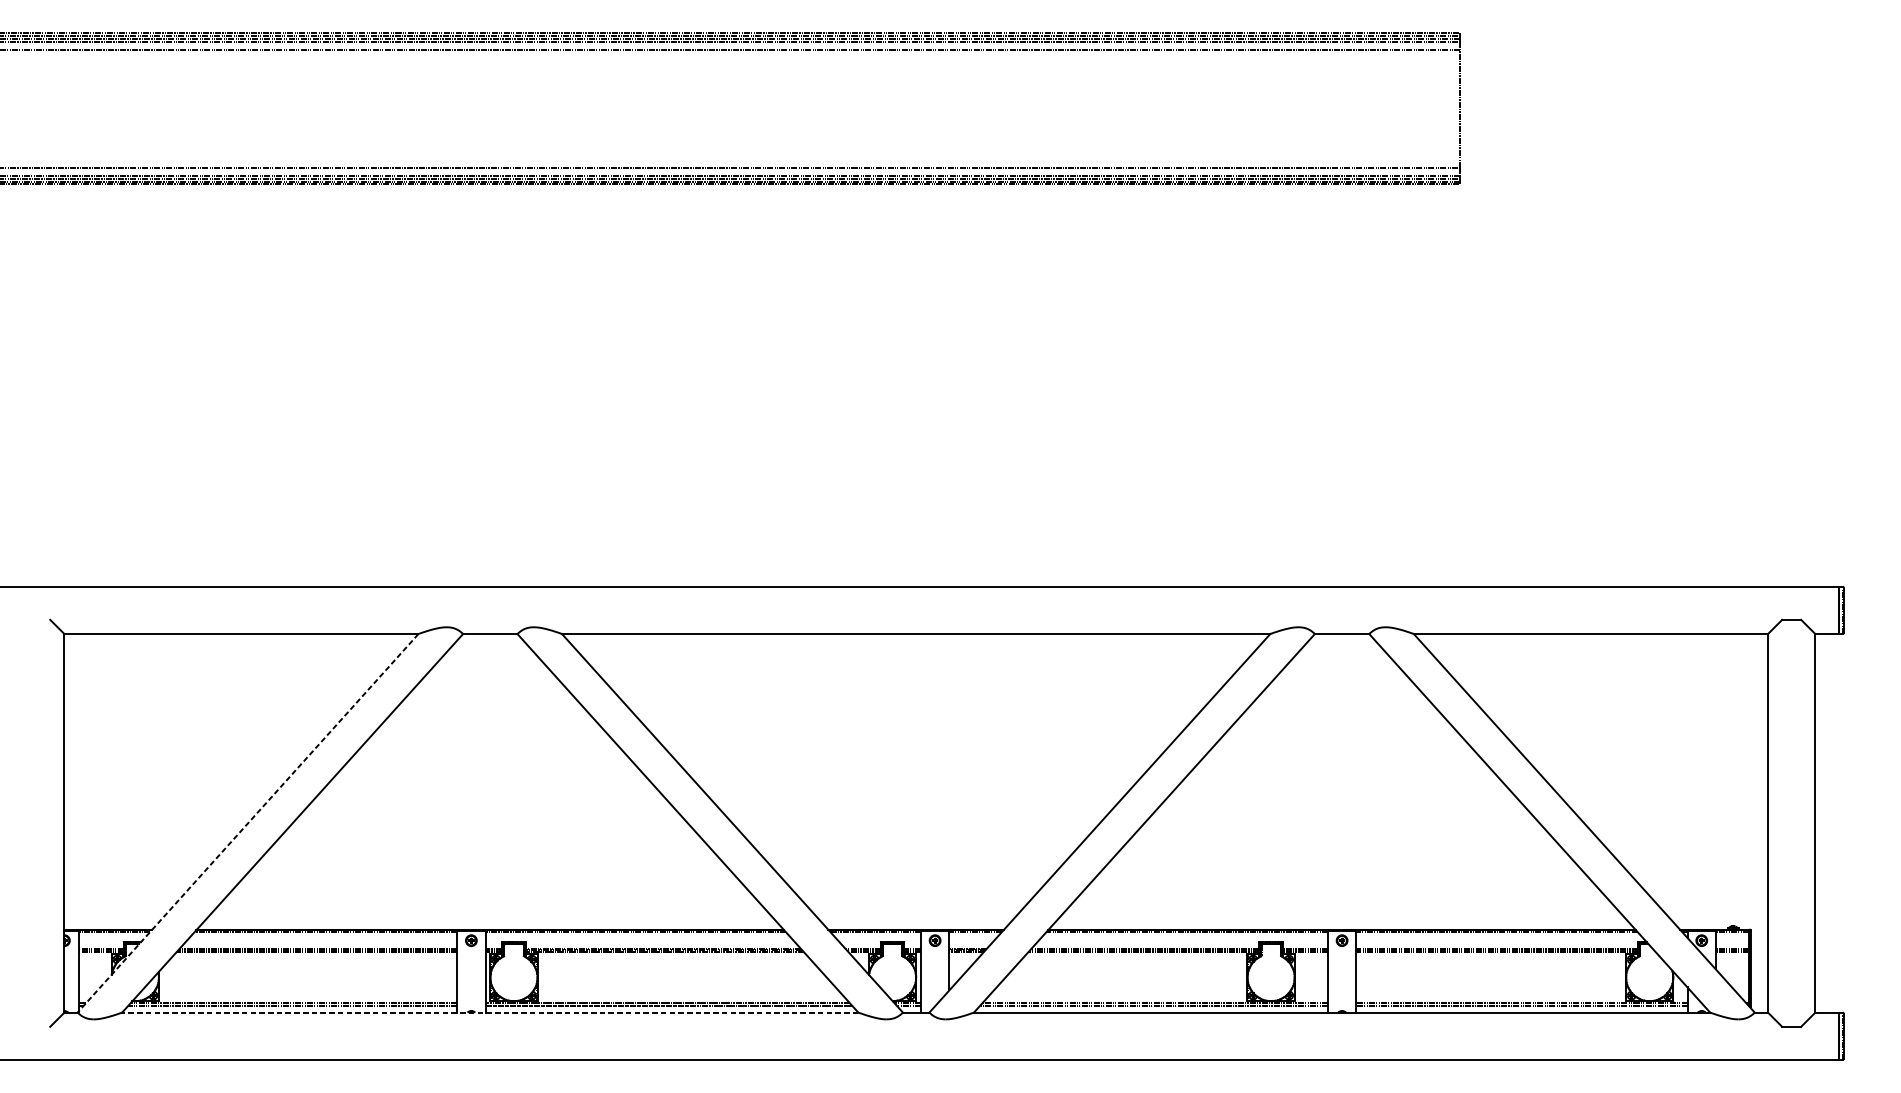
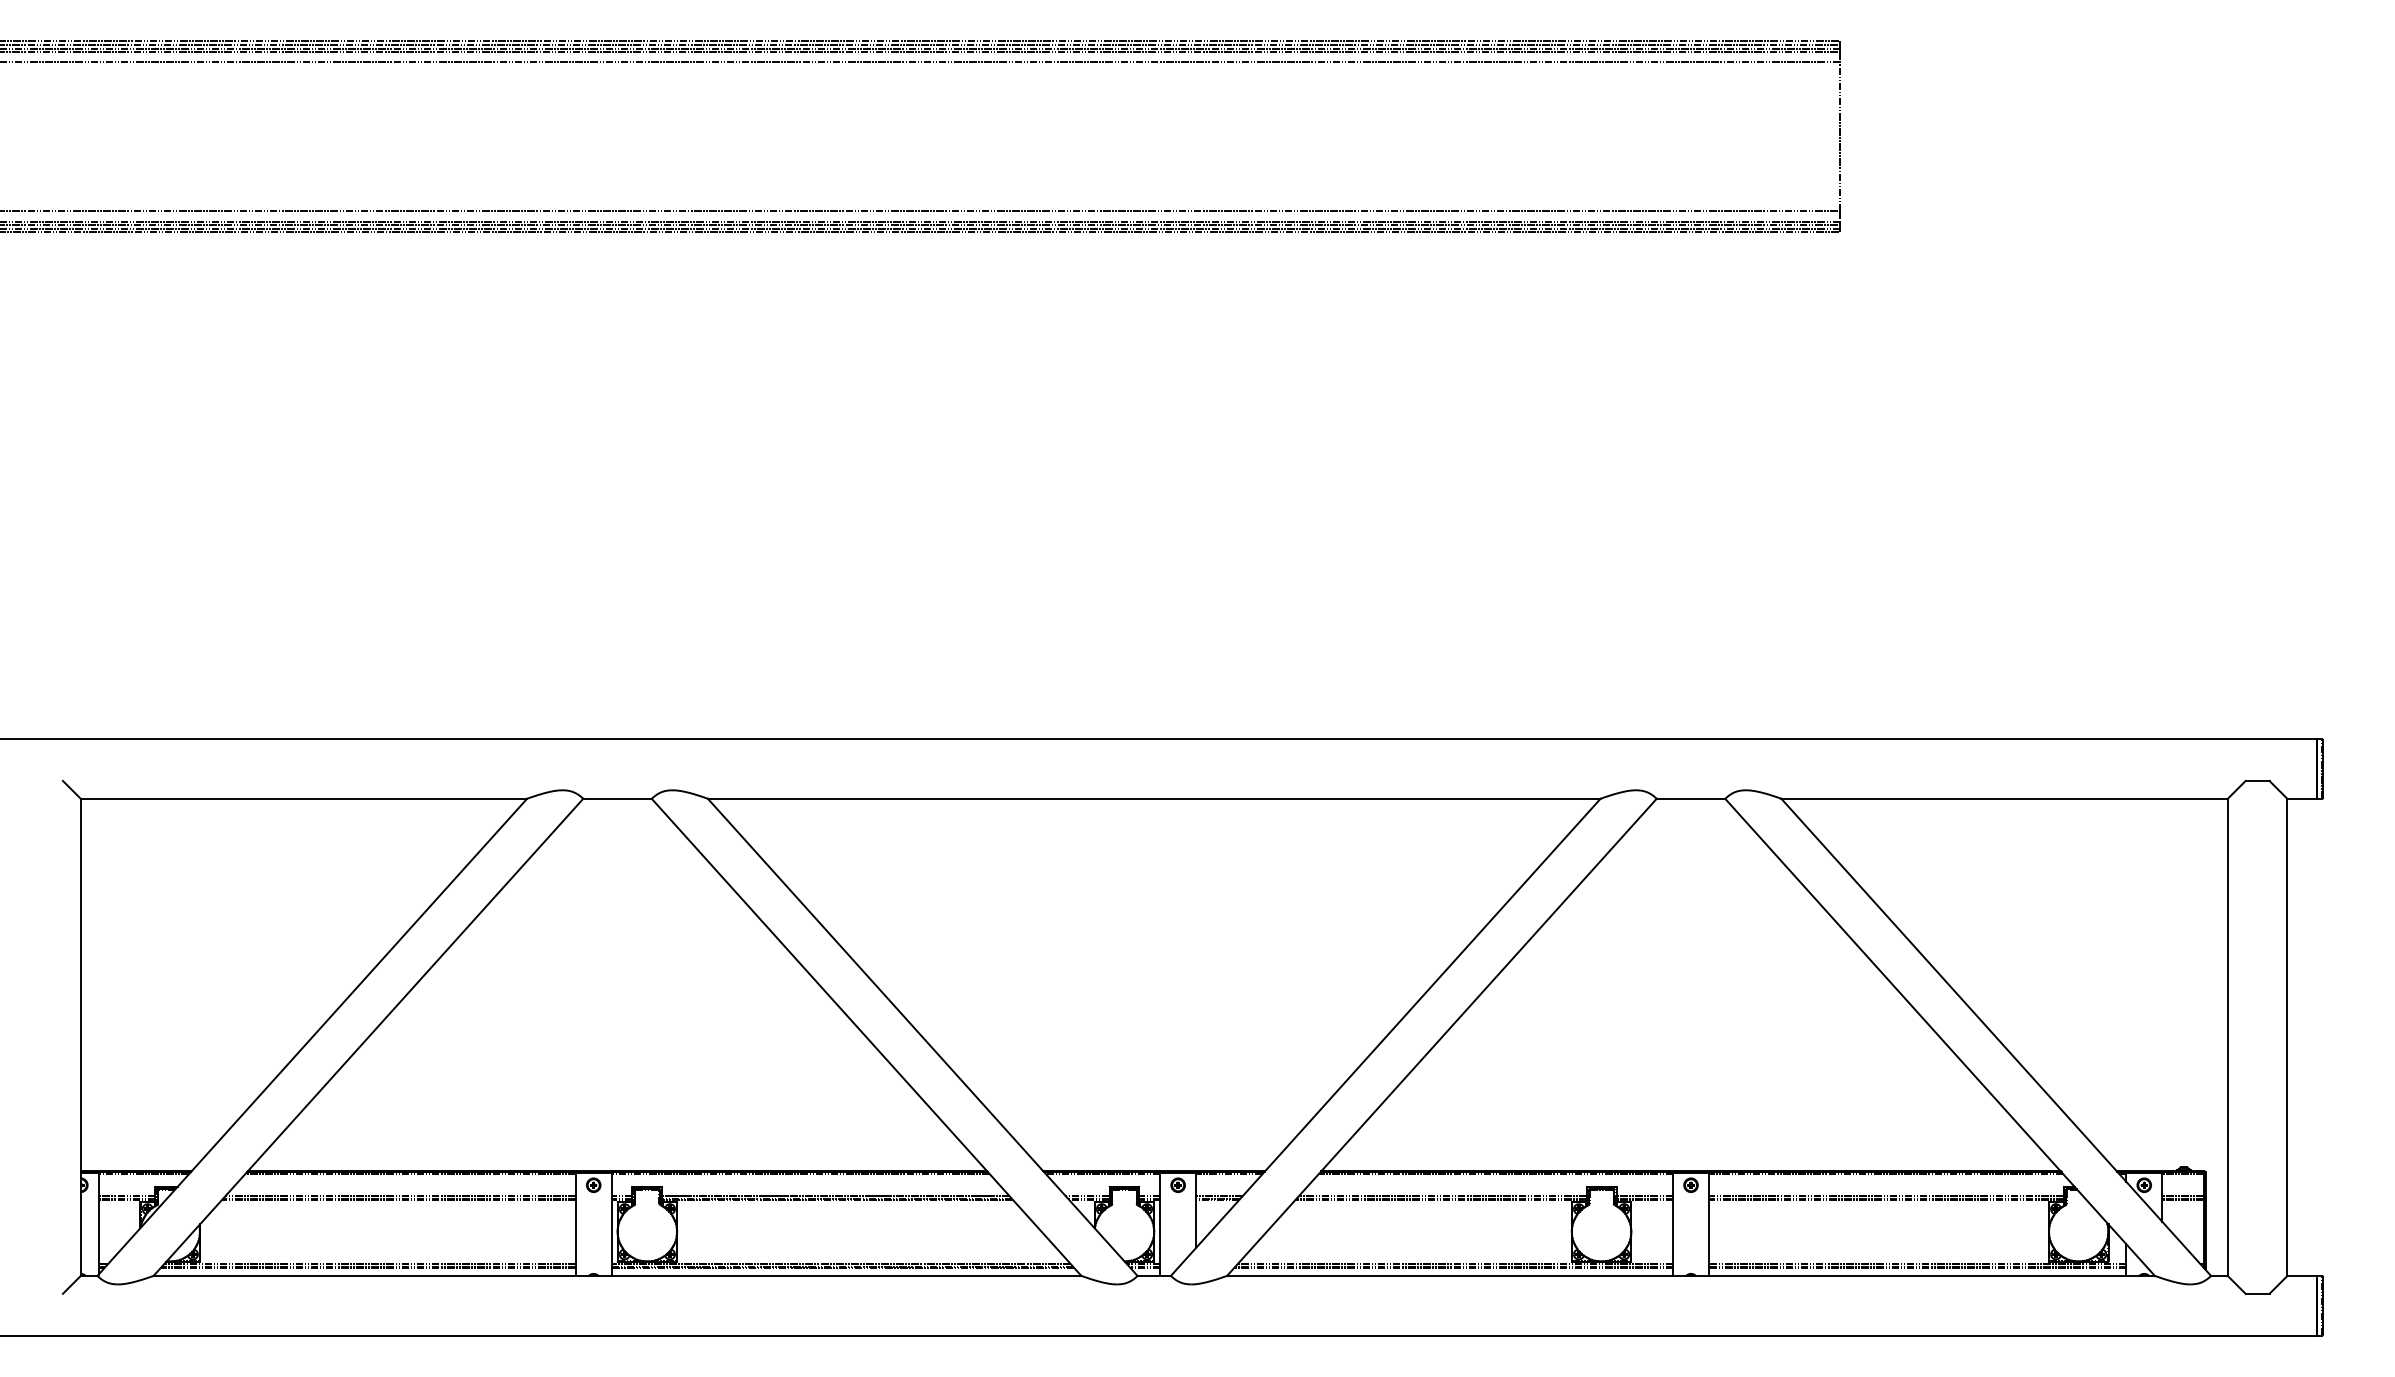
line: (247, 823) -> (311, 1037), dashed -> solid
line: (490, 1012) -> (617, 1275), dashed -> solid

